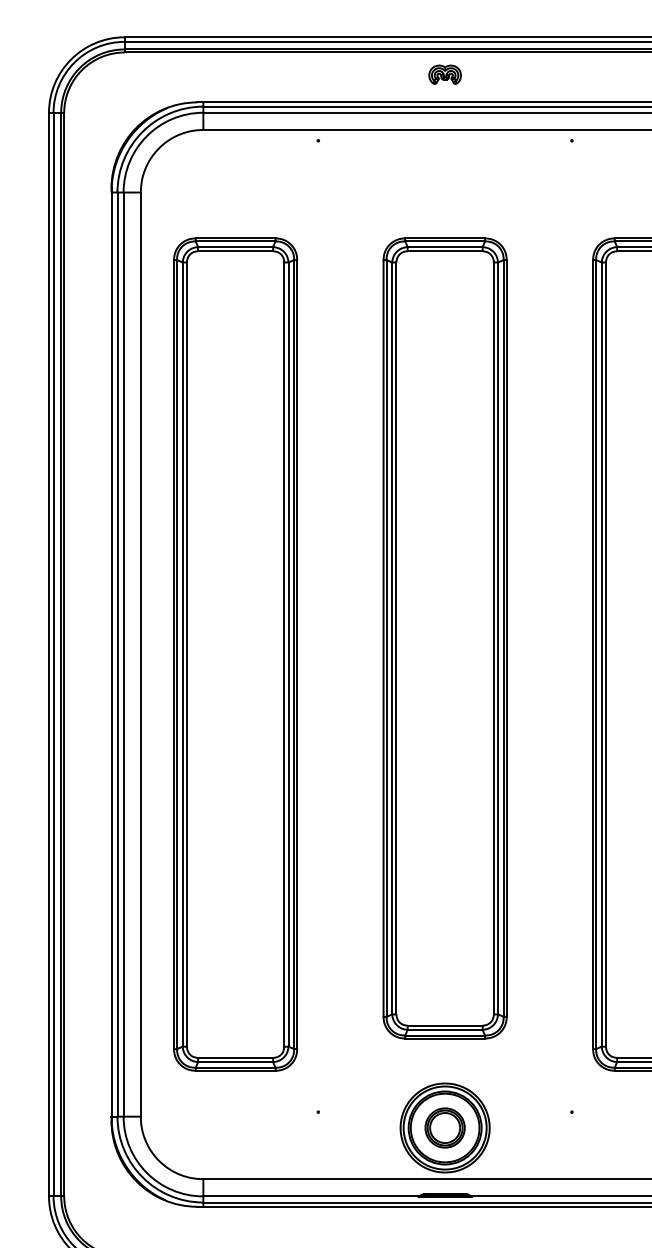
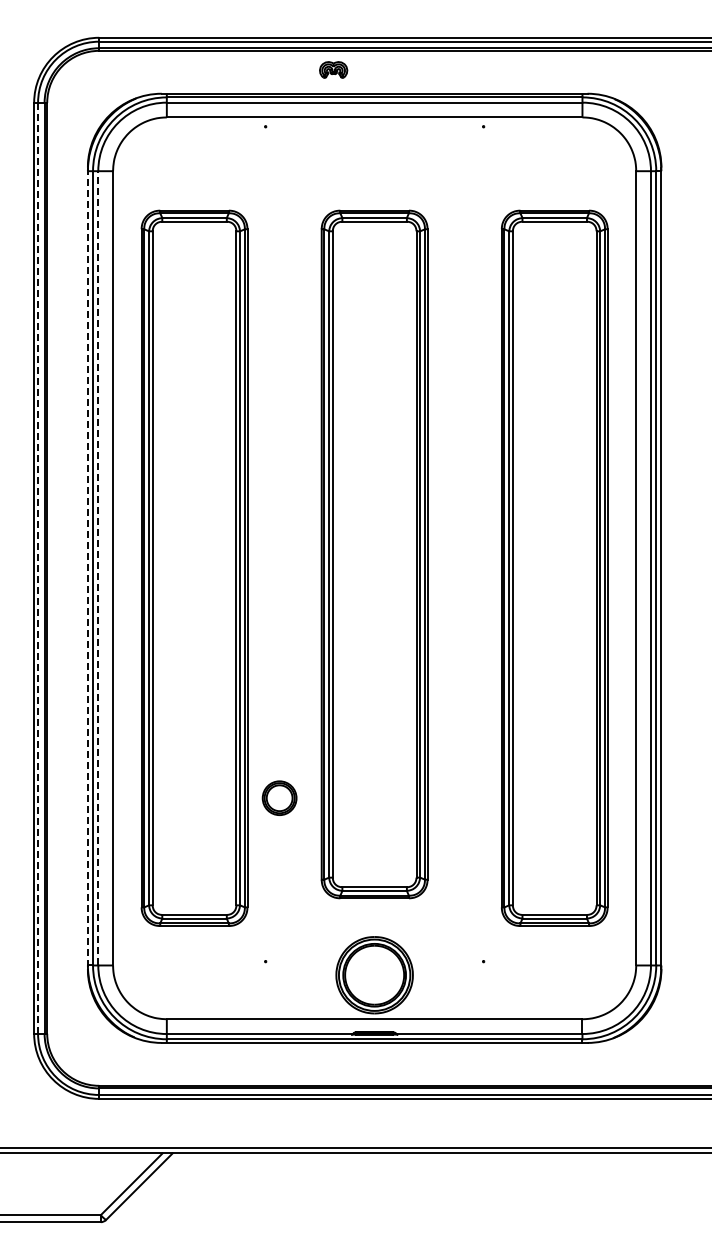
part: (444, 74) -> (333, 69), moved
line: (54, 653) -> (38, 567), solid -> dashed
line: (123, 653) -> (98, 567), solid -> dashed
line: (111, 654) -> (87, 568), solid -> dashed
part: (444, 1127) -> (279, 797), moved

